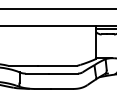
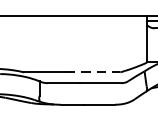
line: (58, 65) -> (94, 71), solid -> dashed

